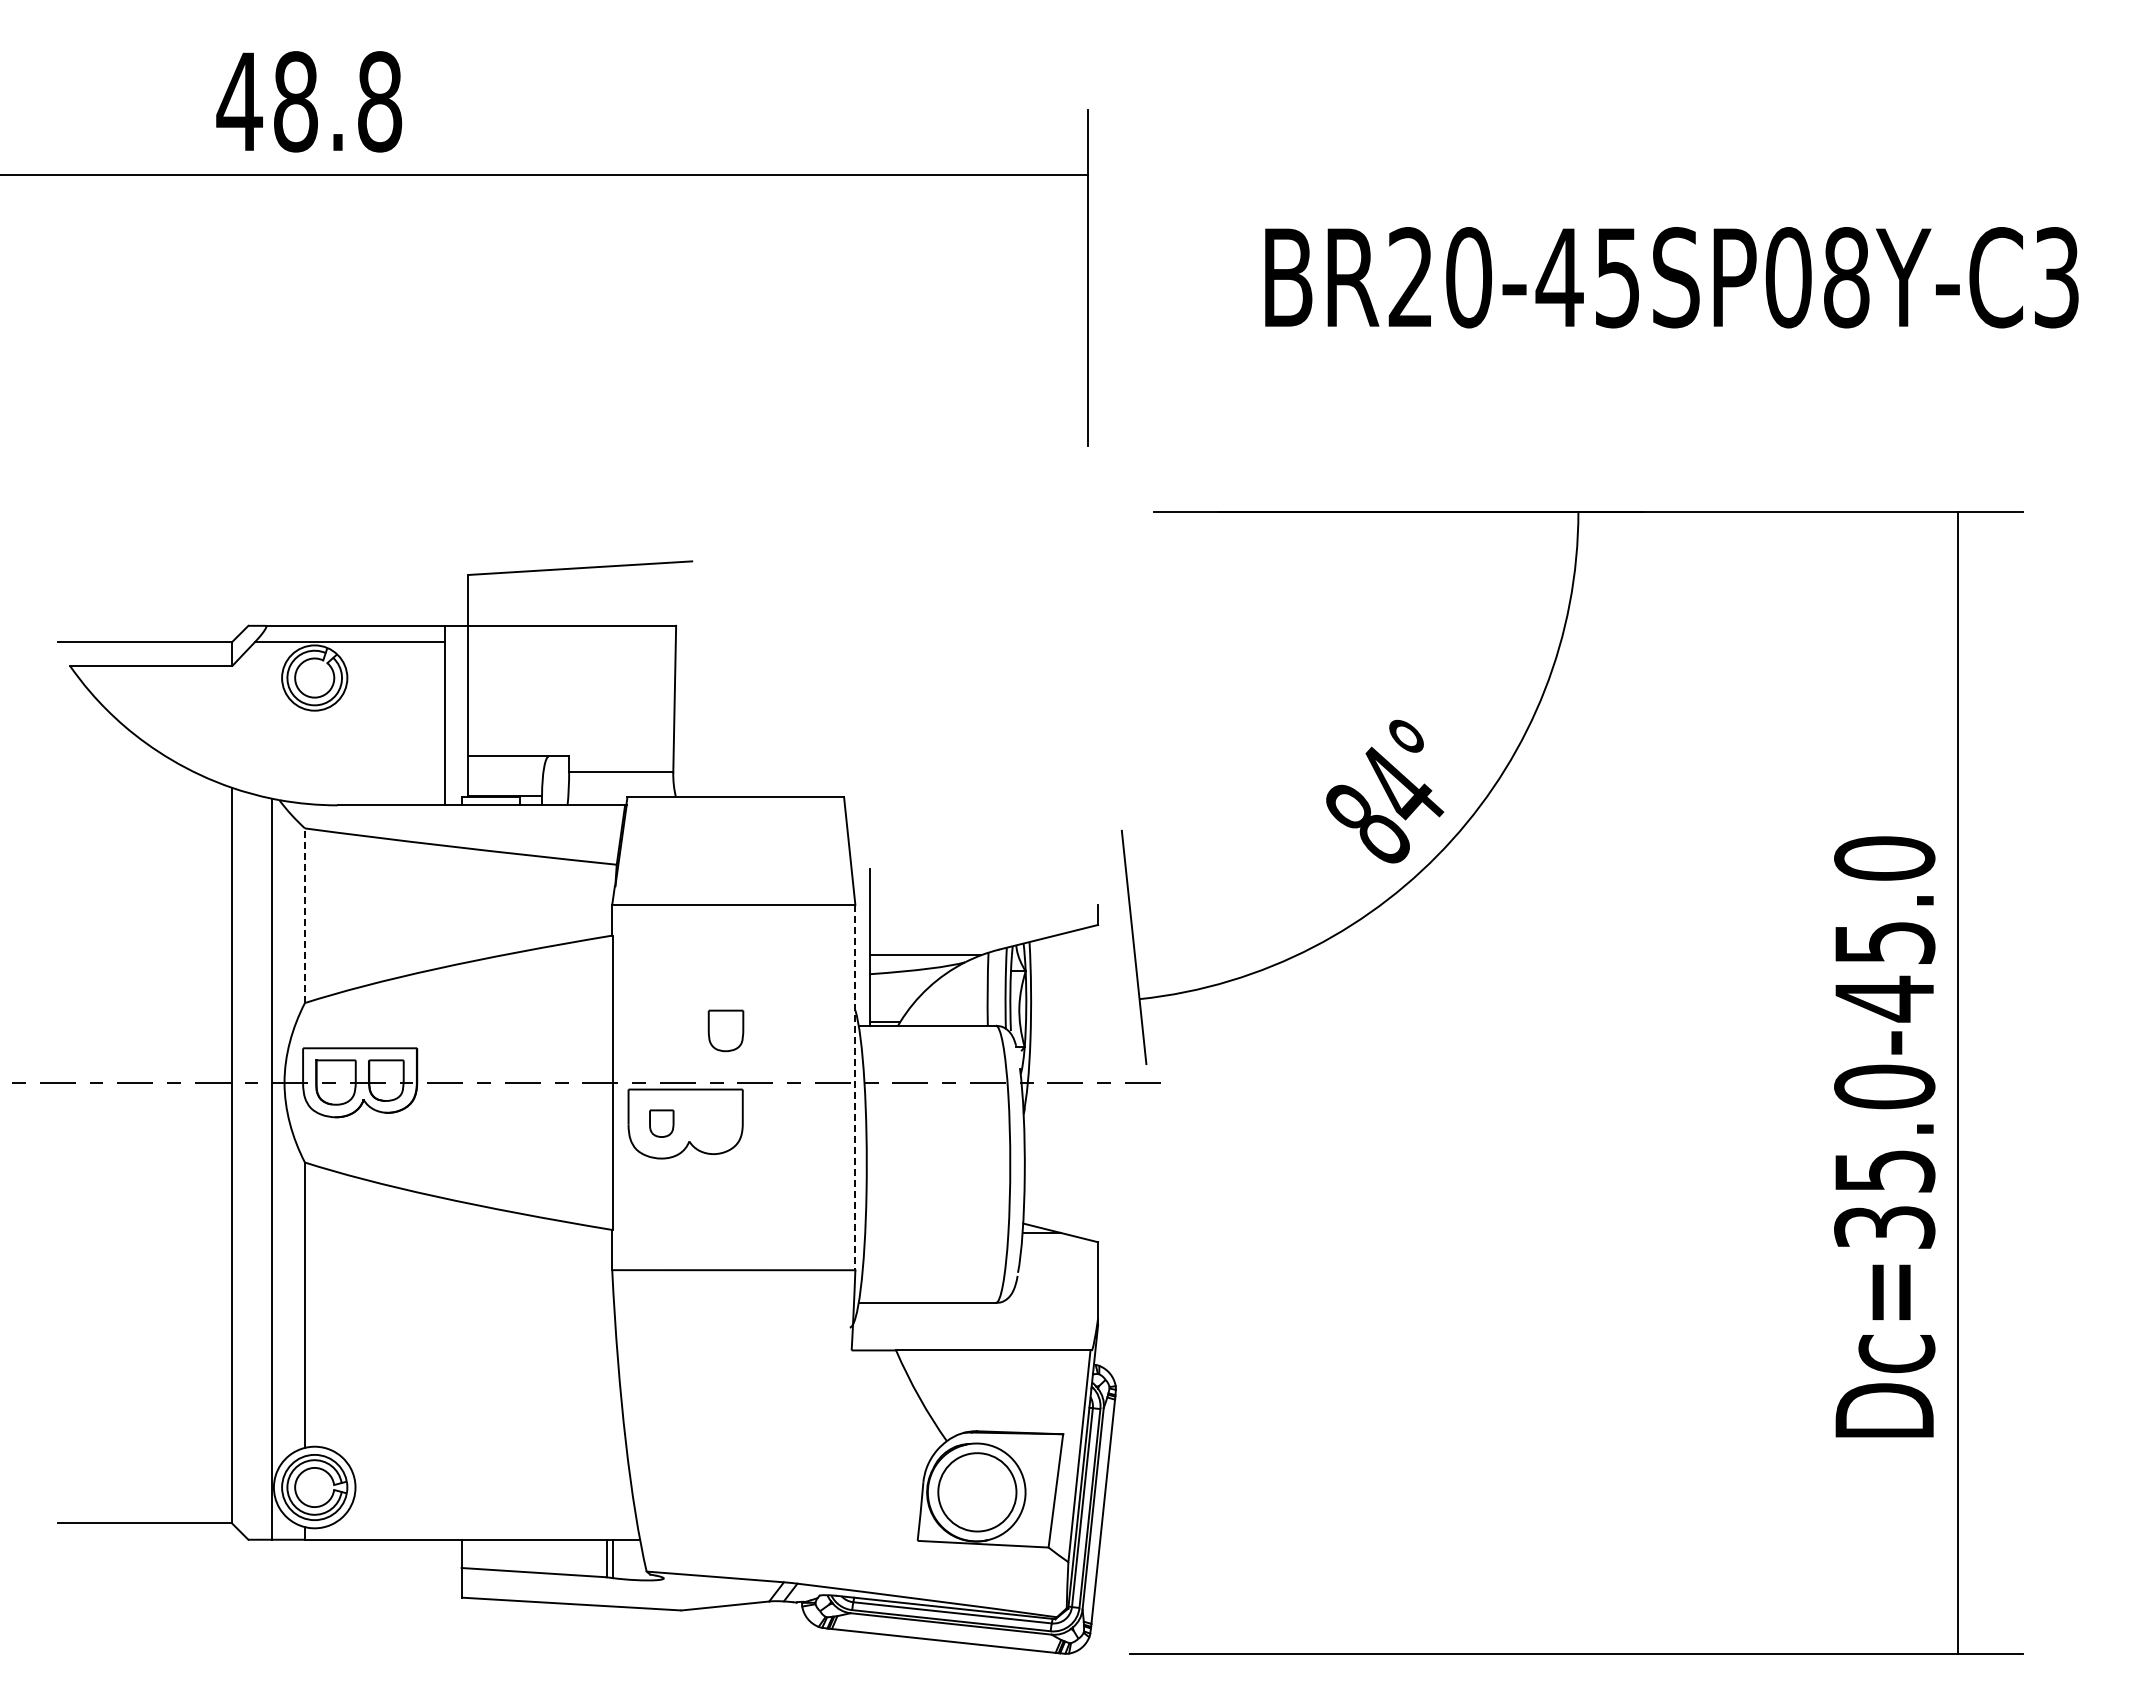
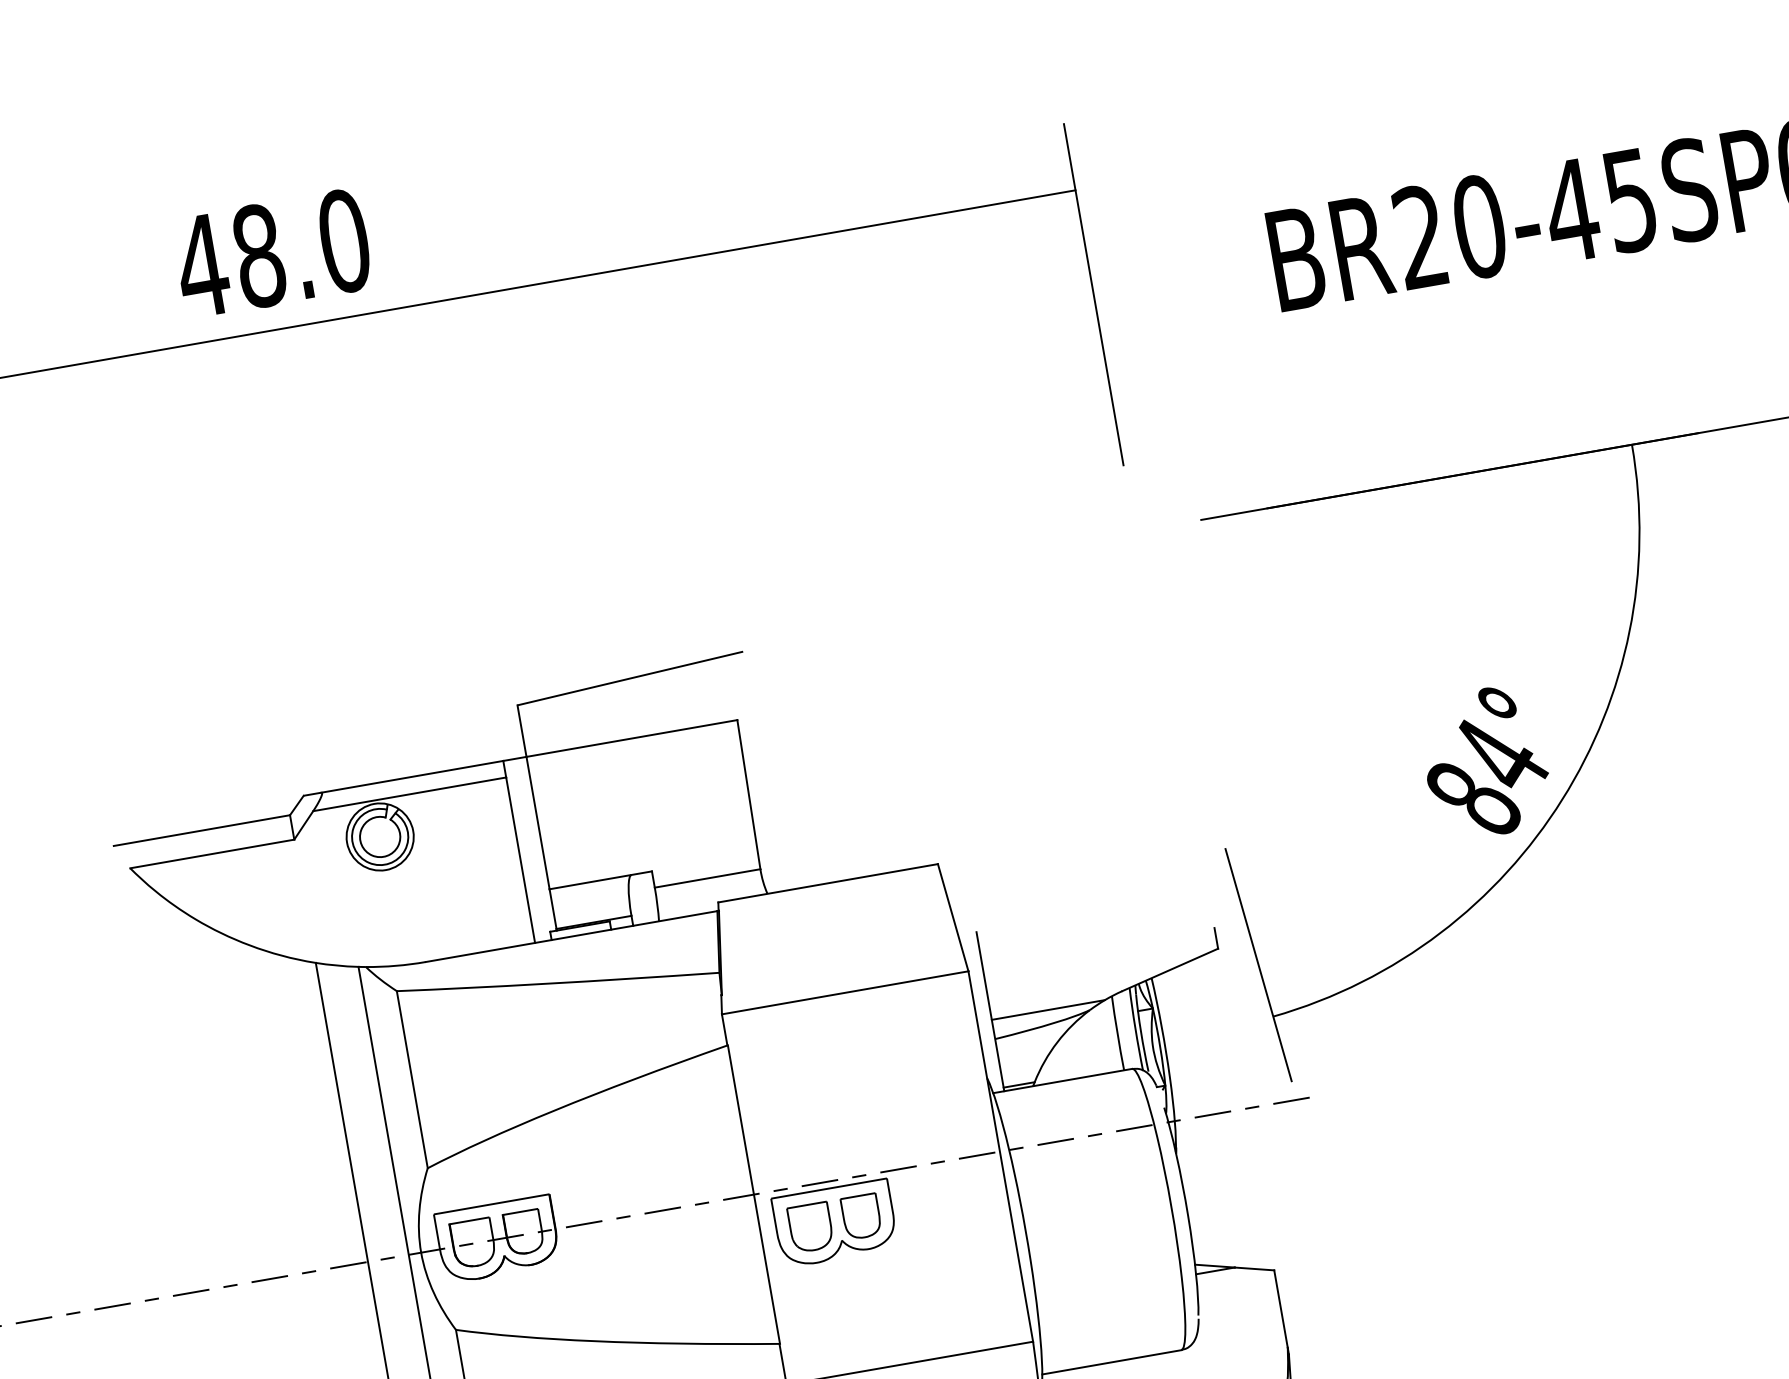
text: (380, 101) -> (344, 240), 48.8 -> 48.0
line: (304, 915) -> (411, 1079), dashed -> solid
part: (725, 1030) -> (860, 1216), moved
line: (855, 1087) -> (1000, 1156), dashed -> solid
part: (661, 1123) -> (810, 1227), size x1.67

